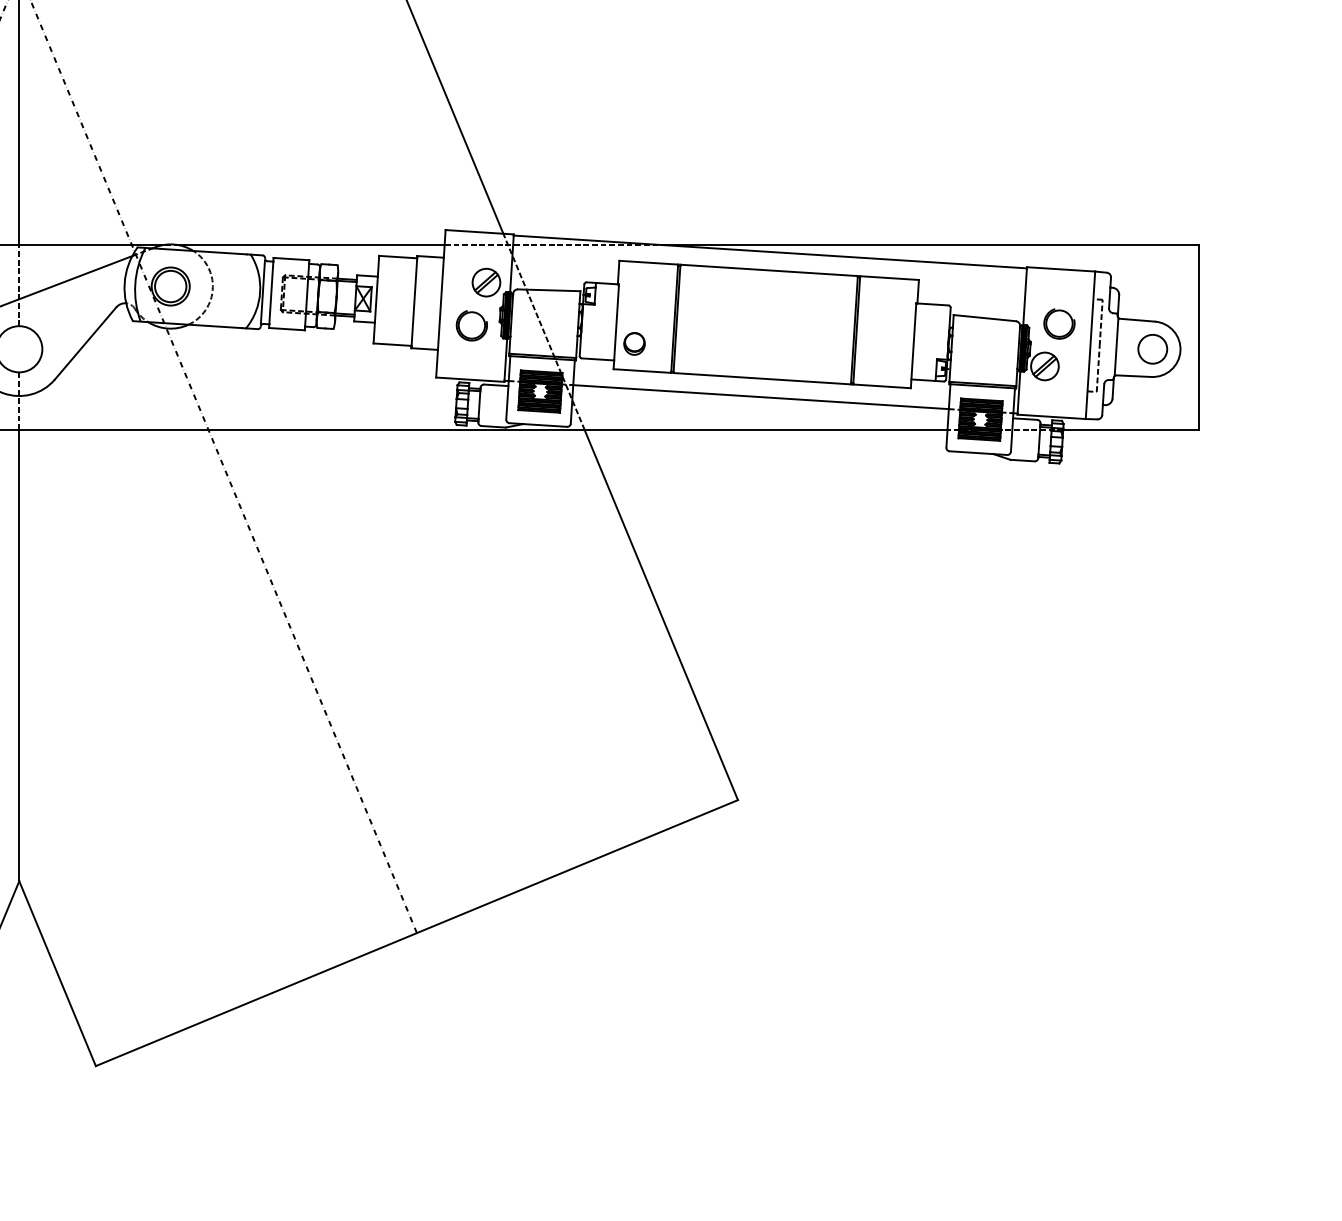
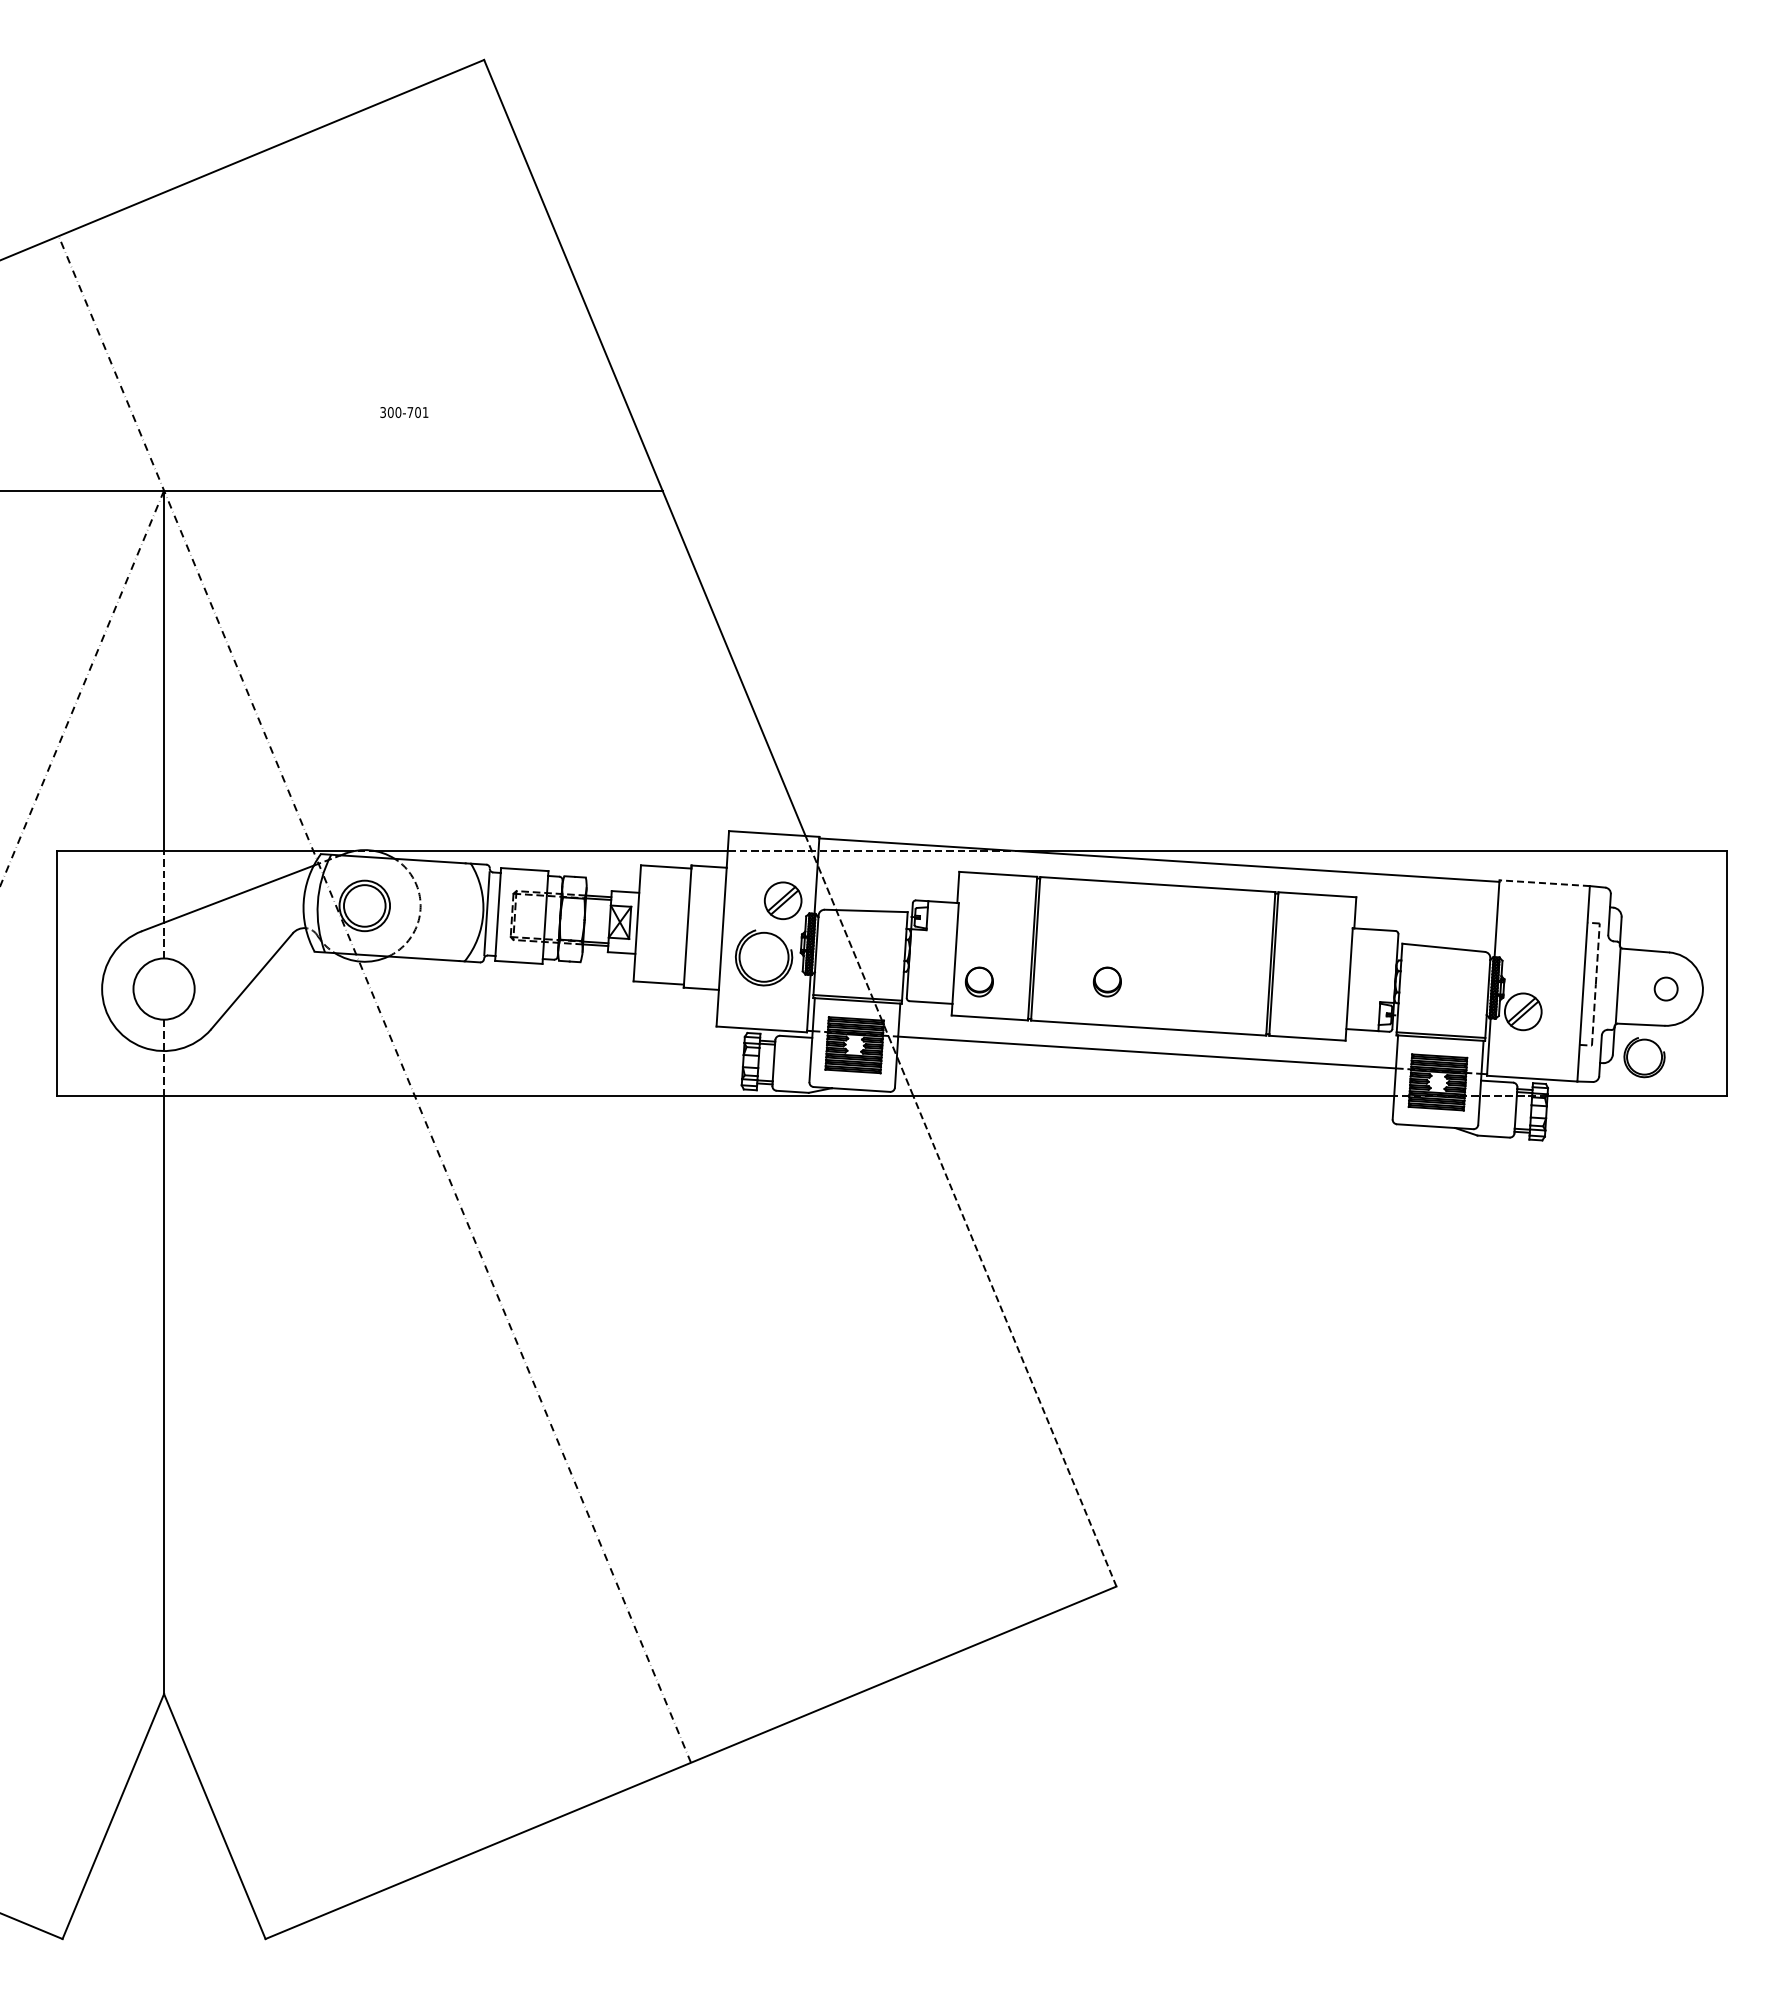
line: (1060, 269) -> (1544, 883), solid -> dashed
part: (1059, 323) -> (1644, 1057), moved
part: (471, 325) -> (763, 957), size x1.4
part: (730, 343) -> (1106, 981), added
circle: (1153, 348) -> (1666, 988), size x0.6
line: (661, 614) -> (1014, 1340), solid -> dashed

